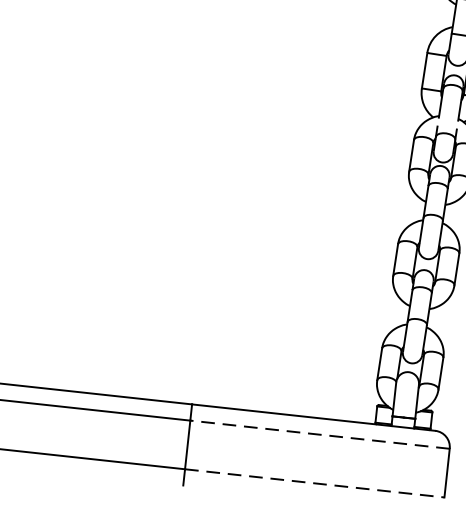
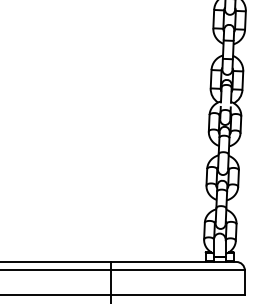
line: (320, 435) -> (178, 270), dashed -> solid
line: (315, 483) -> (178, 295), dashed -> solid

